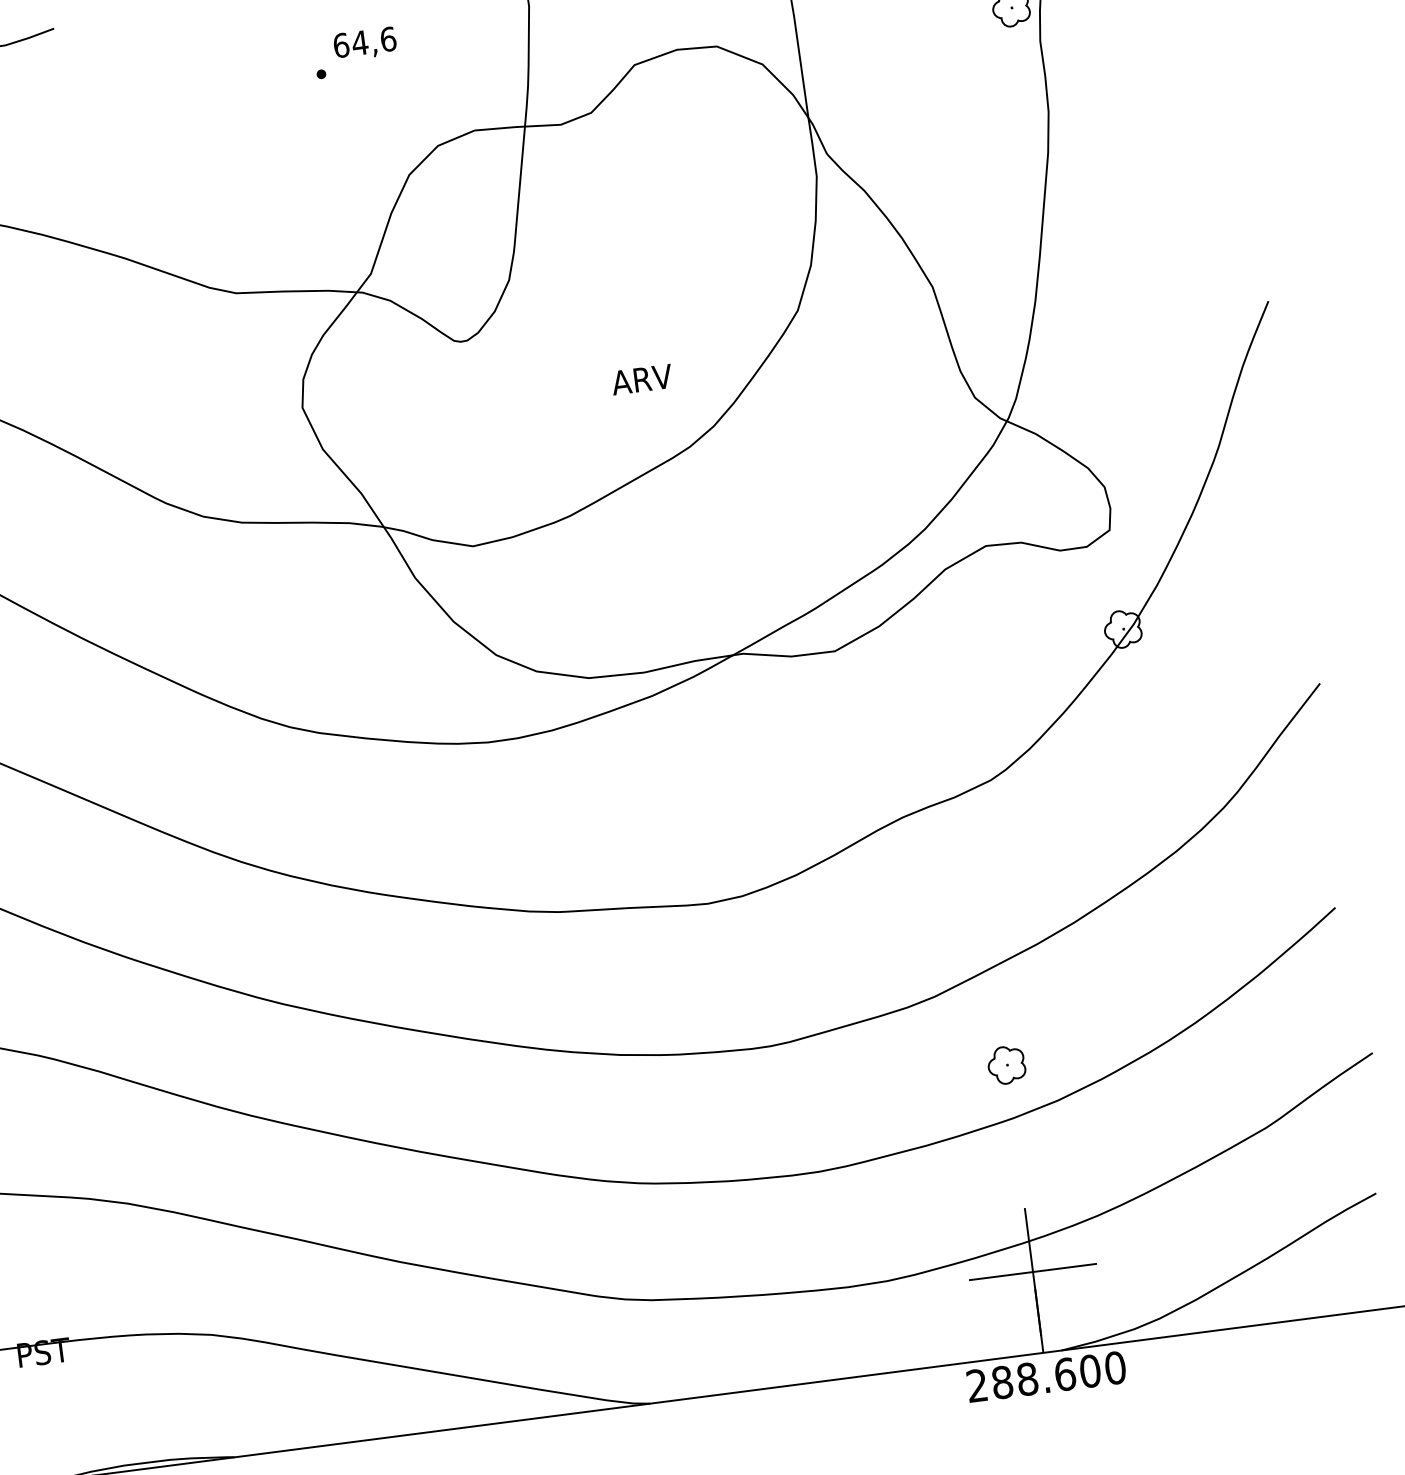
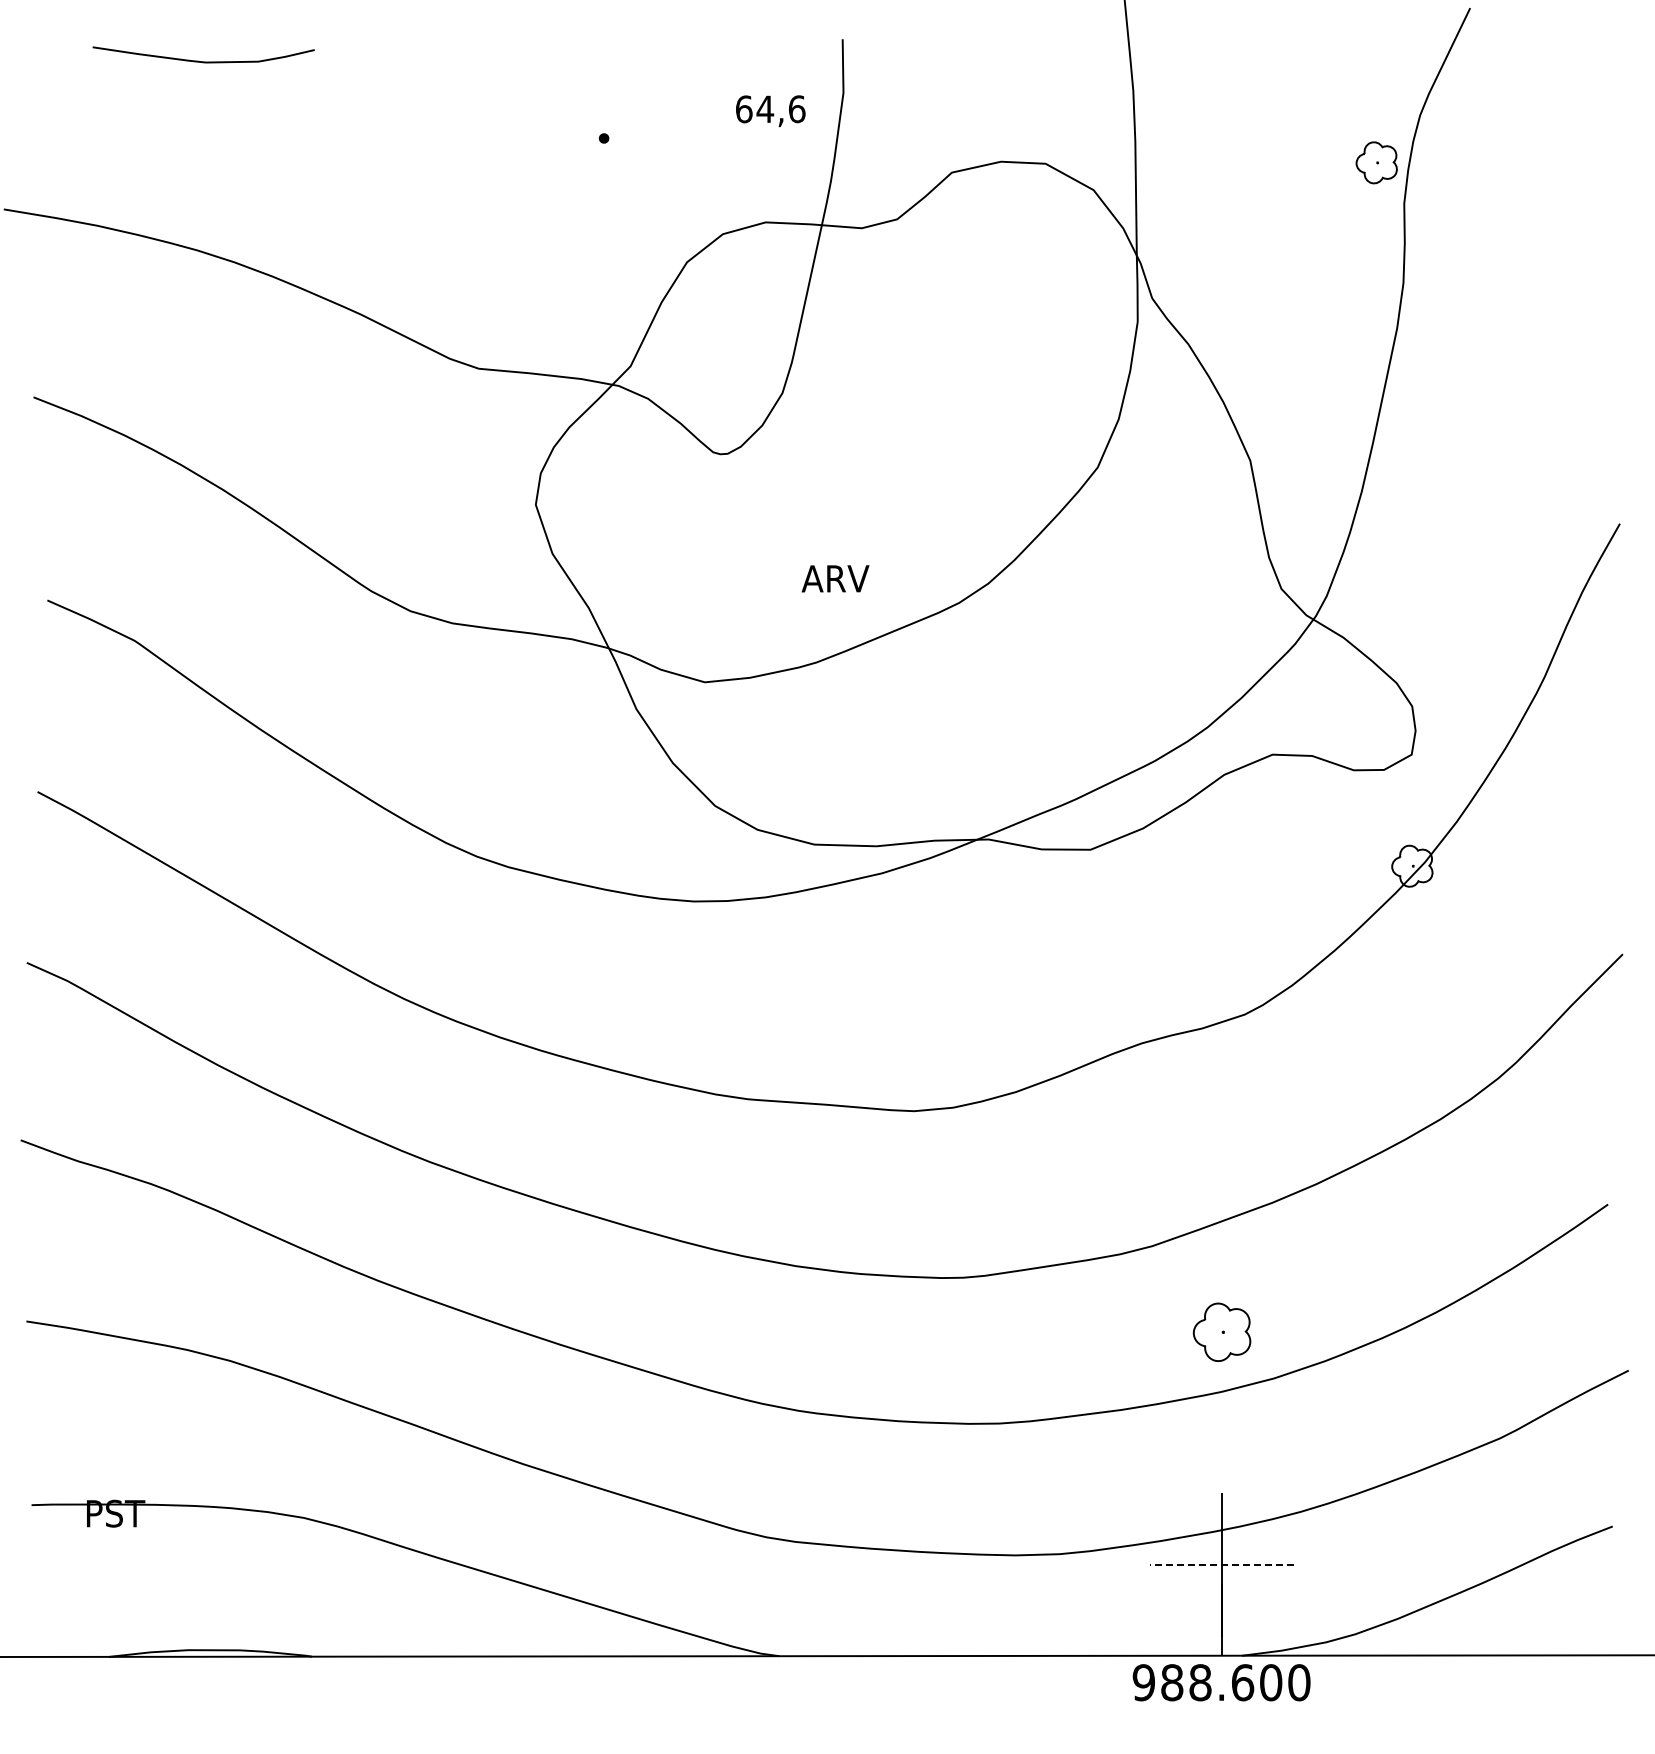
text: (364, 43) -> (770, 110), moved
text: (641, 379) -> (835, 578), moved
part: (1006, 1064) -> (1221, 1331), size x1.4
line: (1032, 1271) -> (1221, 1564), solid -> dashed
text: (976, 1385) -> (1143, 1682), 288.600 -> 988.600

